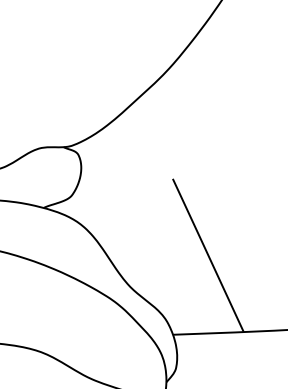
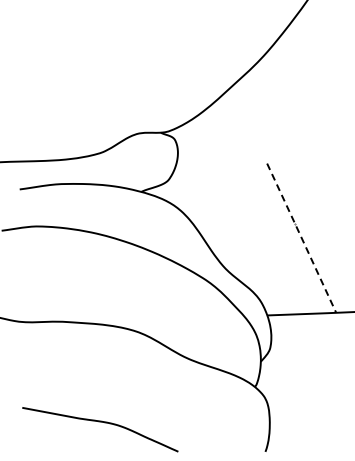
line: (208, 254) -> (301, 237), solid -> dashed

